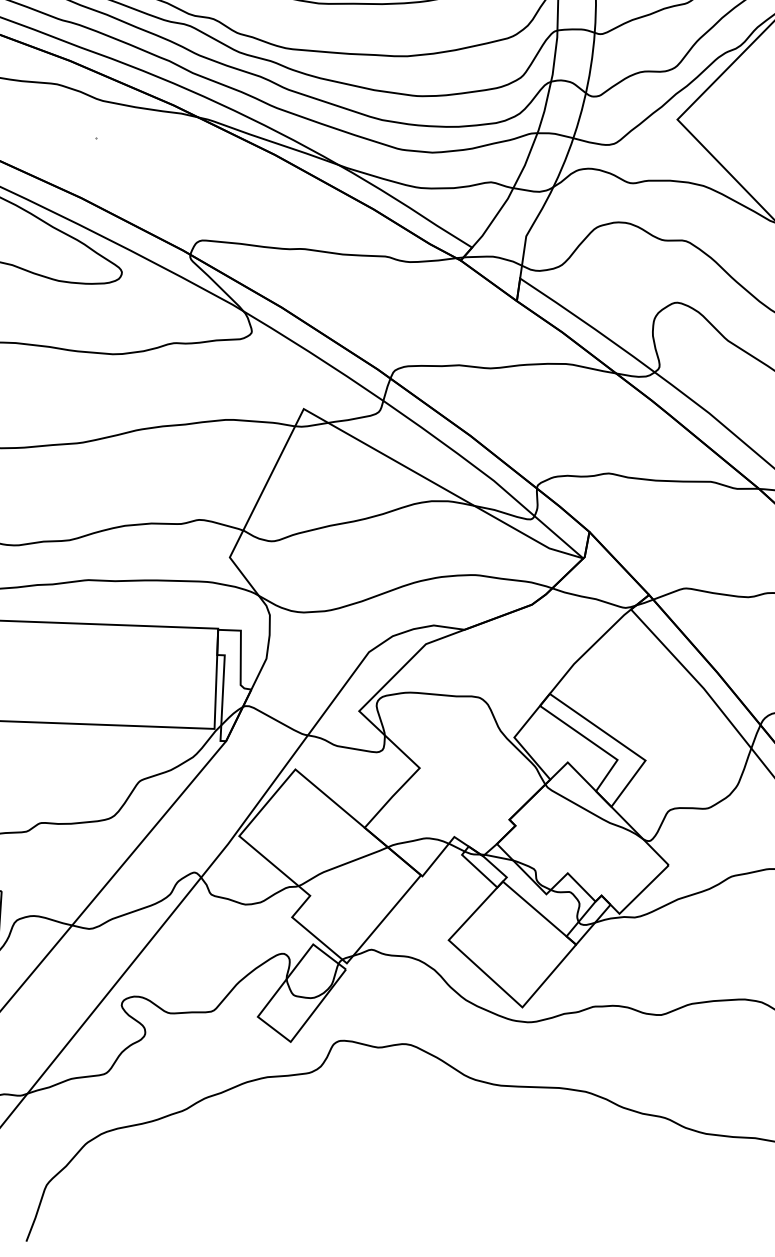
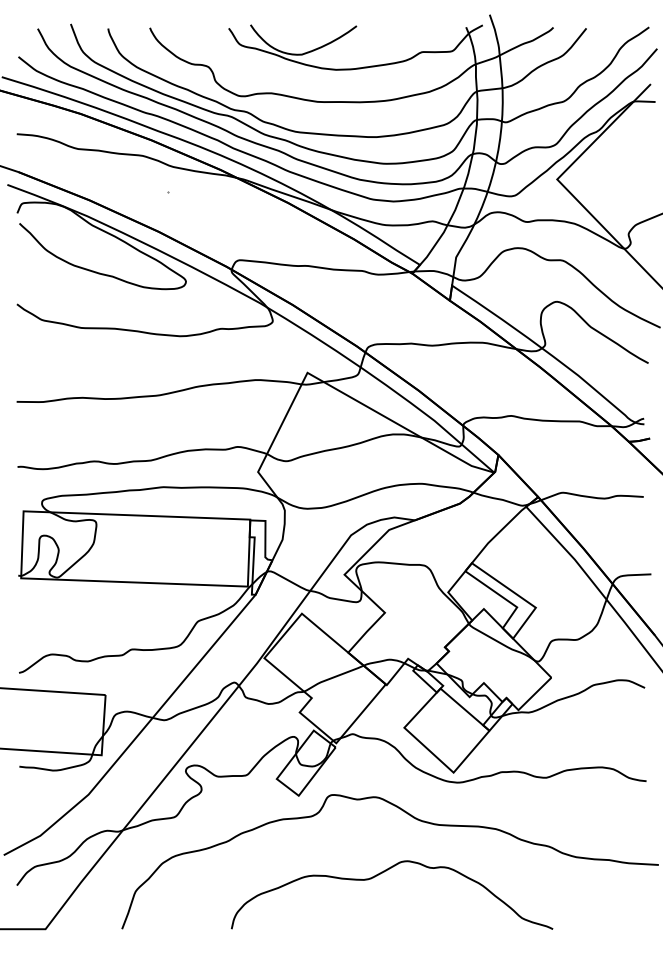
curve: (416, 1158) -> (382, 873), added

